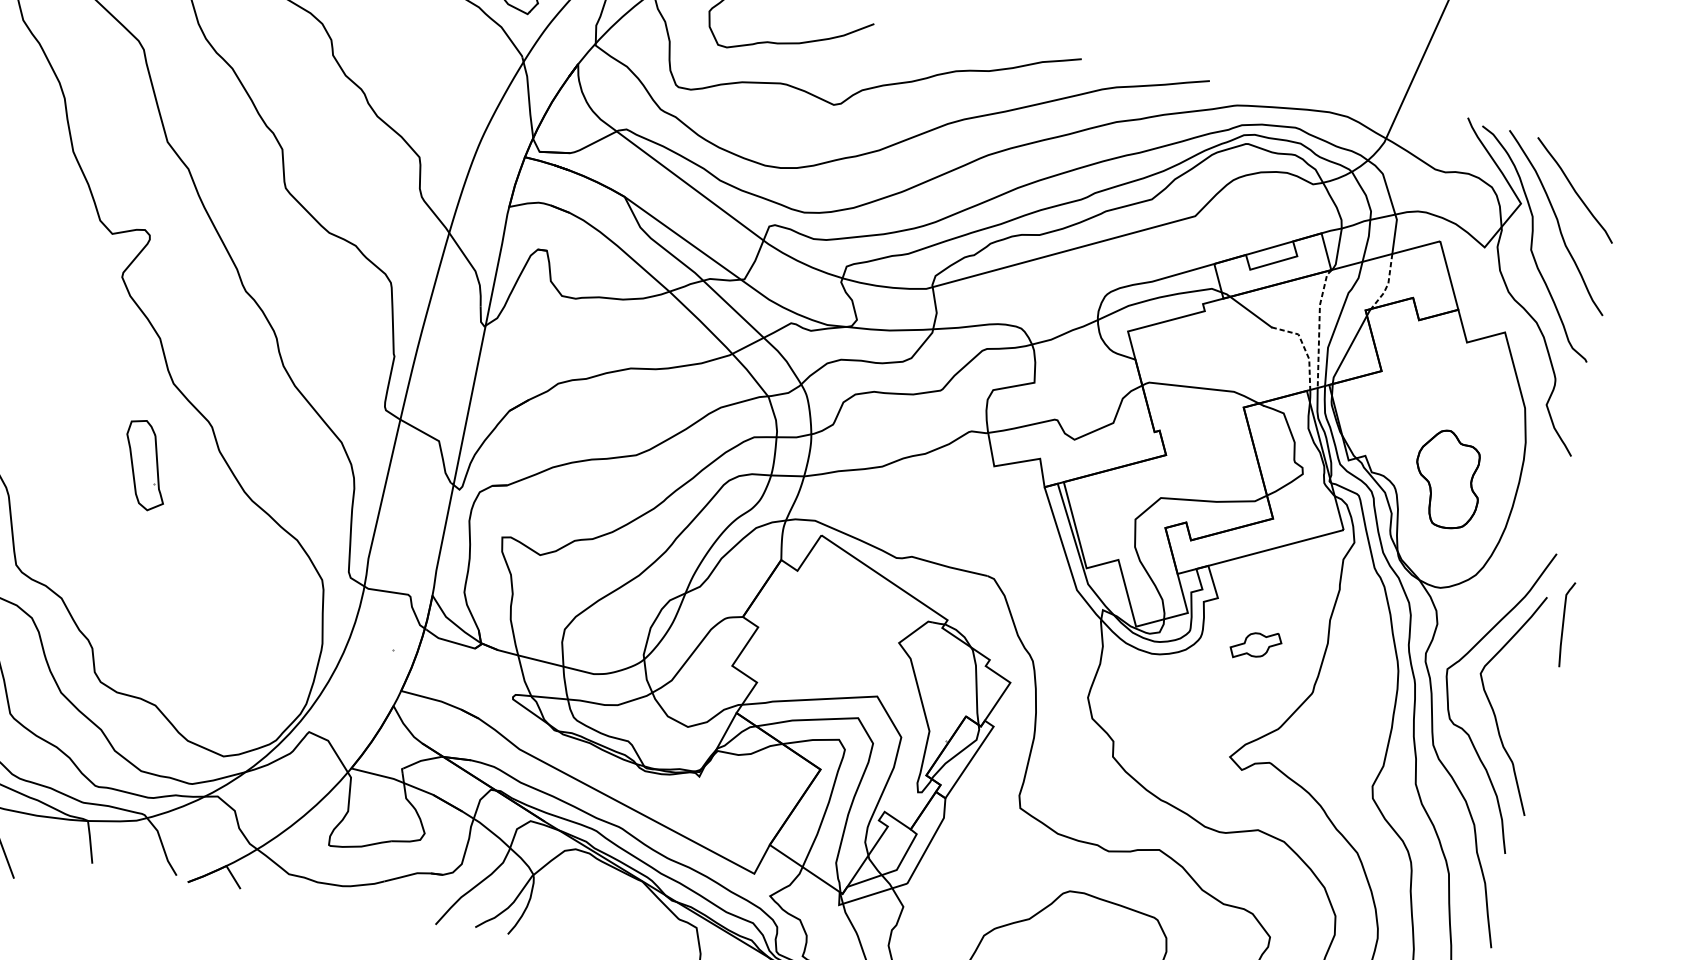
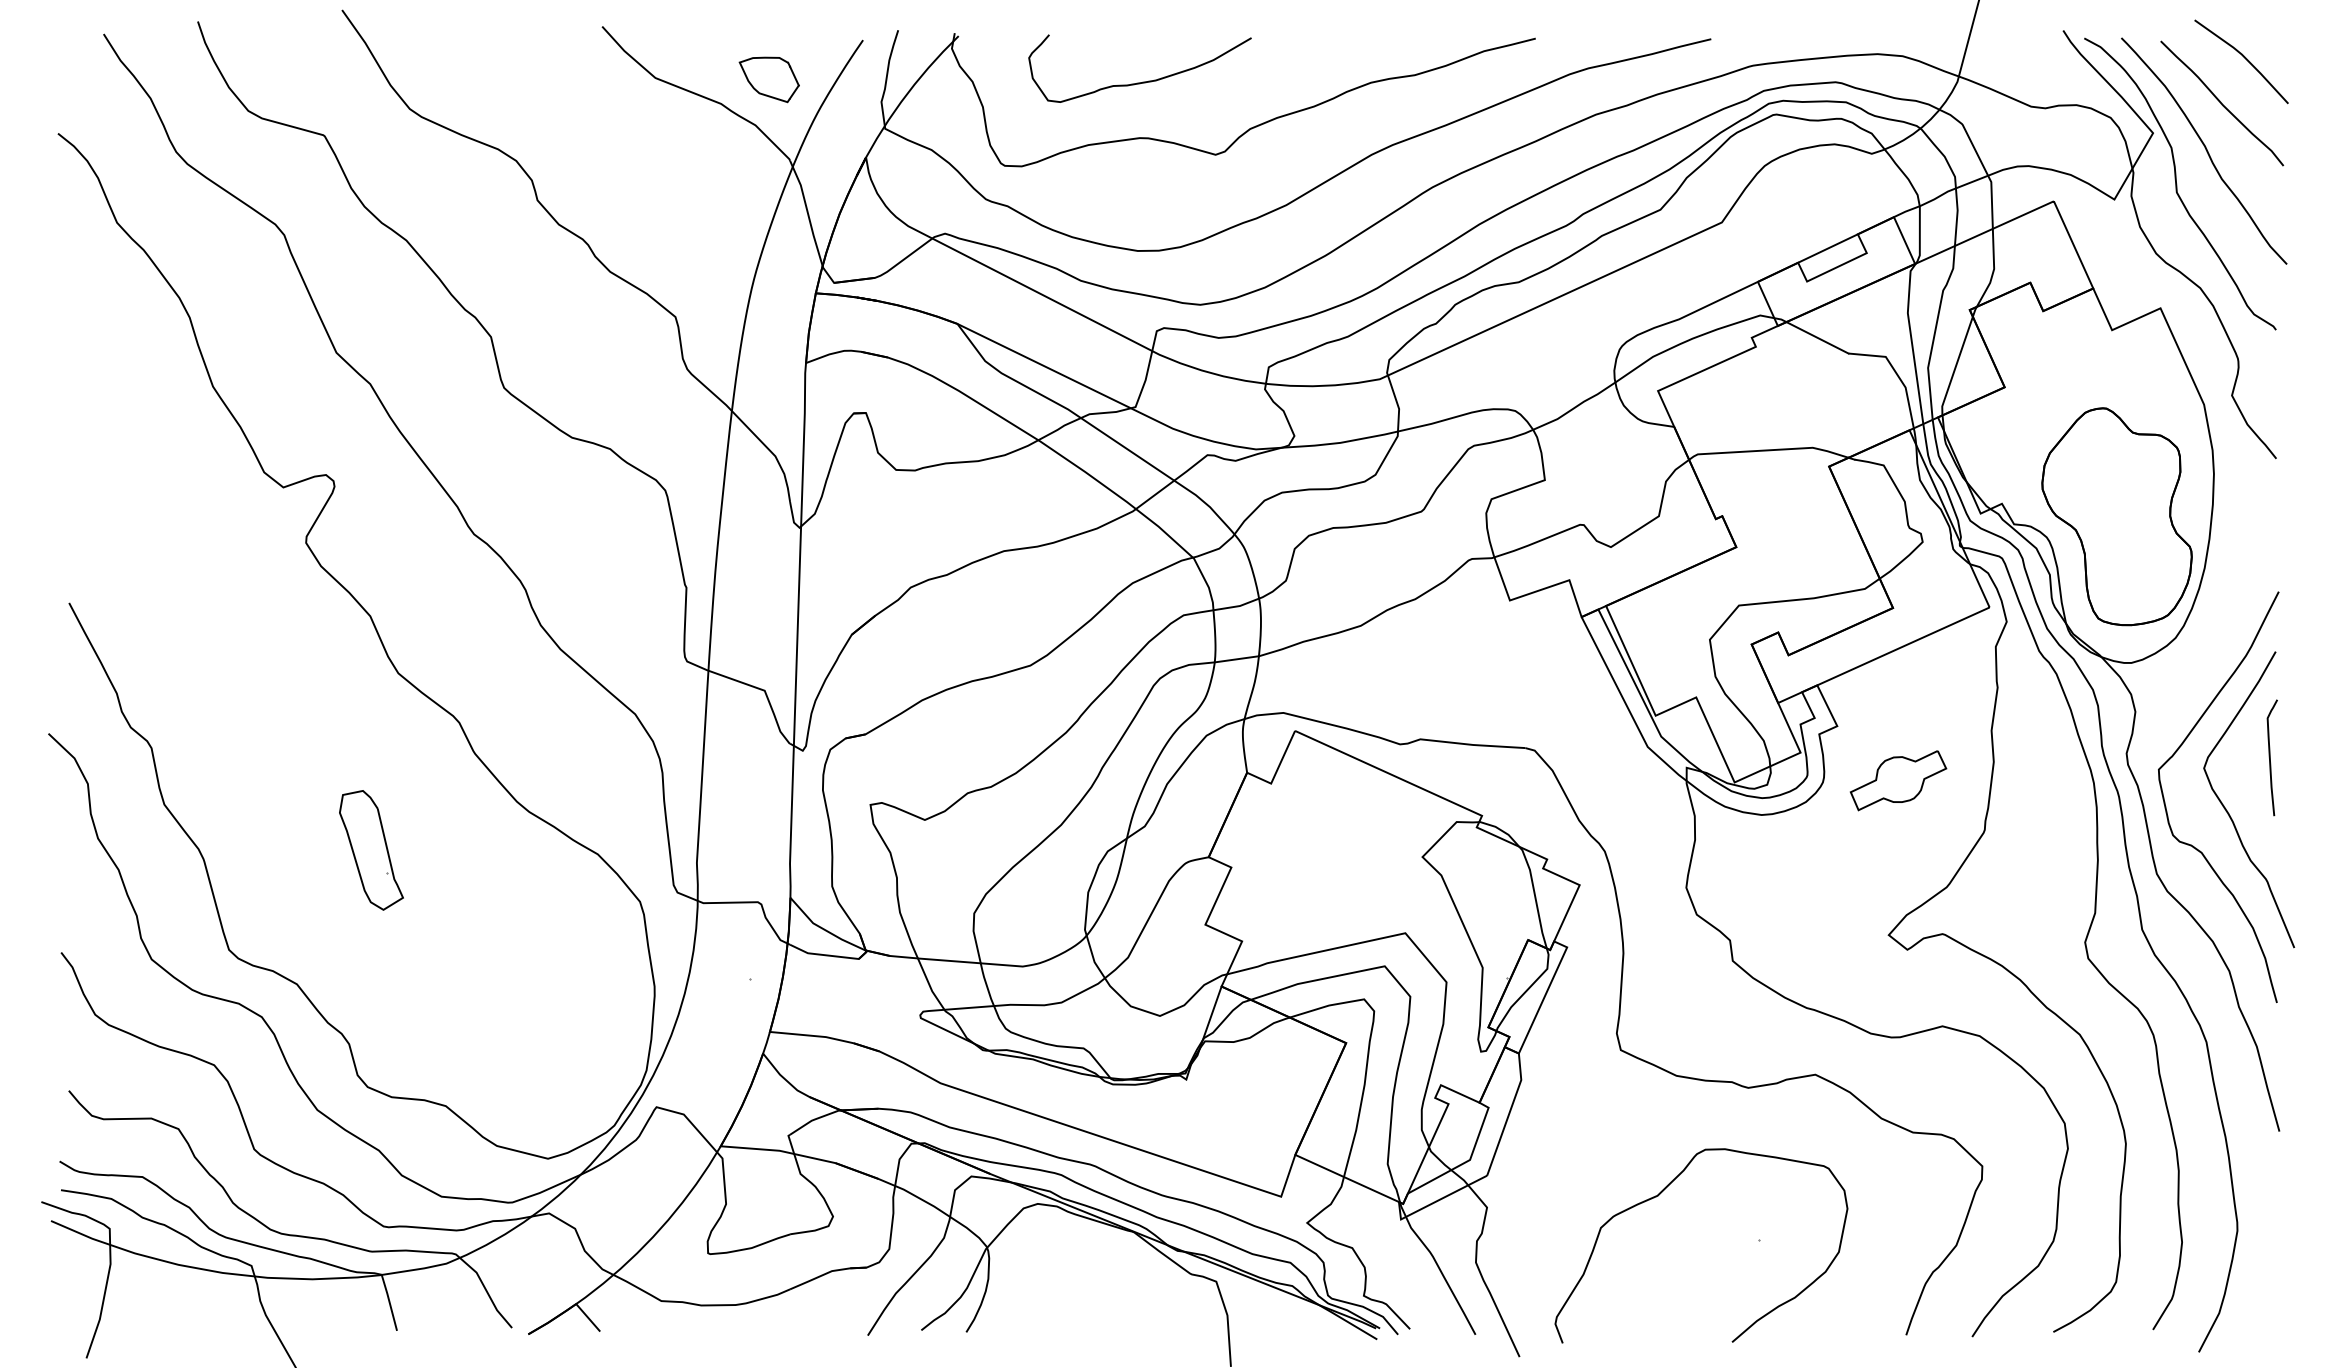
line: (1596, 160) -> (2244, 58), added
line: (1387, 283) -> (1993, 269), dashed -> solid
line: (1319, 326) -> (1911, 341), dashed -> solid
line: (1304, 348) -> (1897, 374), dashed -> solid
part: (145, 465) -> (371, 850), moved
part: (1447, 479) -> (2116, 516), size x1.67
curve: (1563, 623) -> (2270, 757), moved
part: (1256, 645) -> (1898, 780), size x1.43

